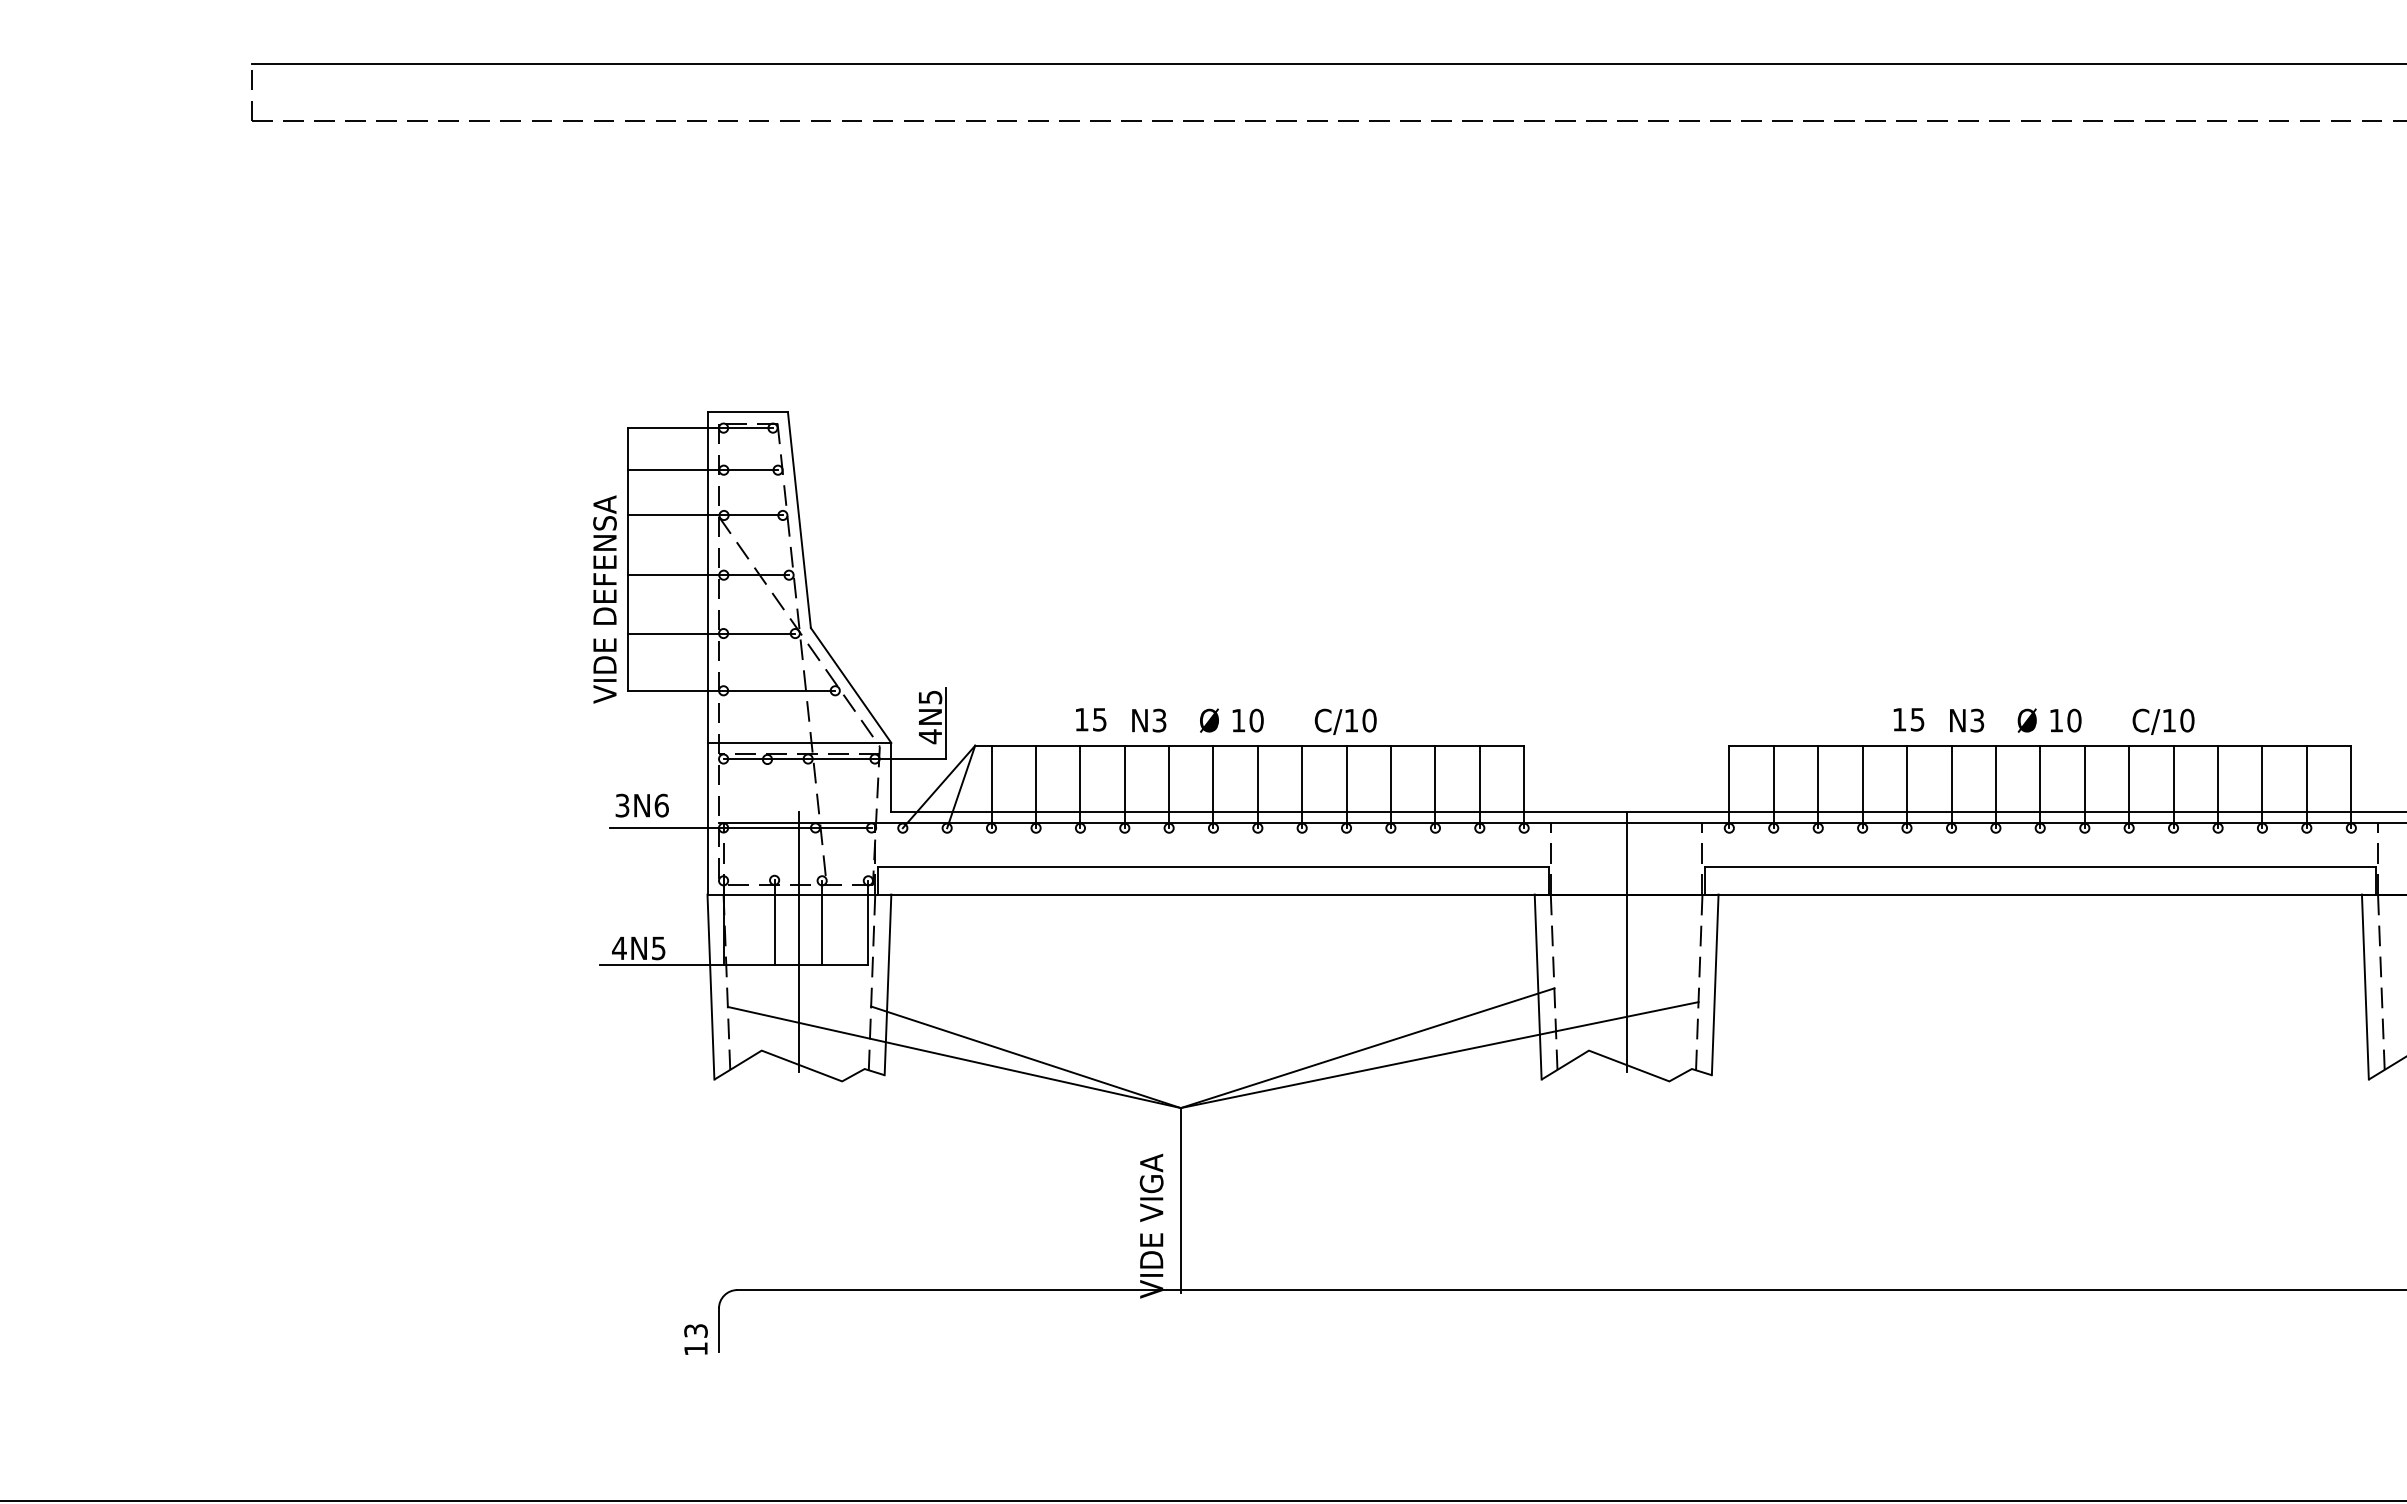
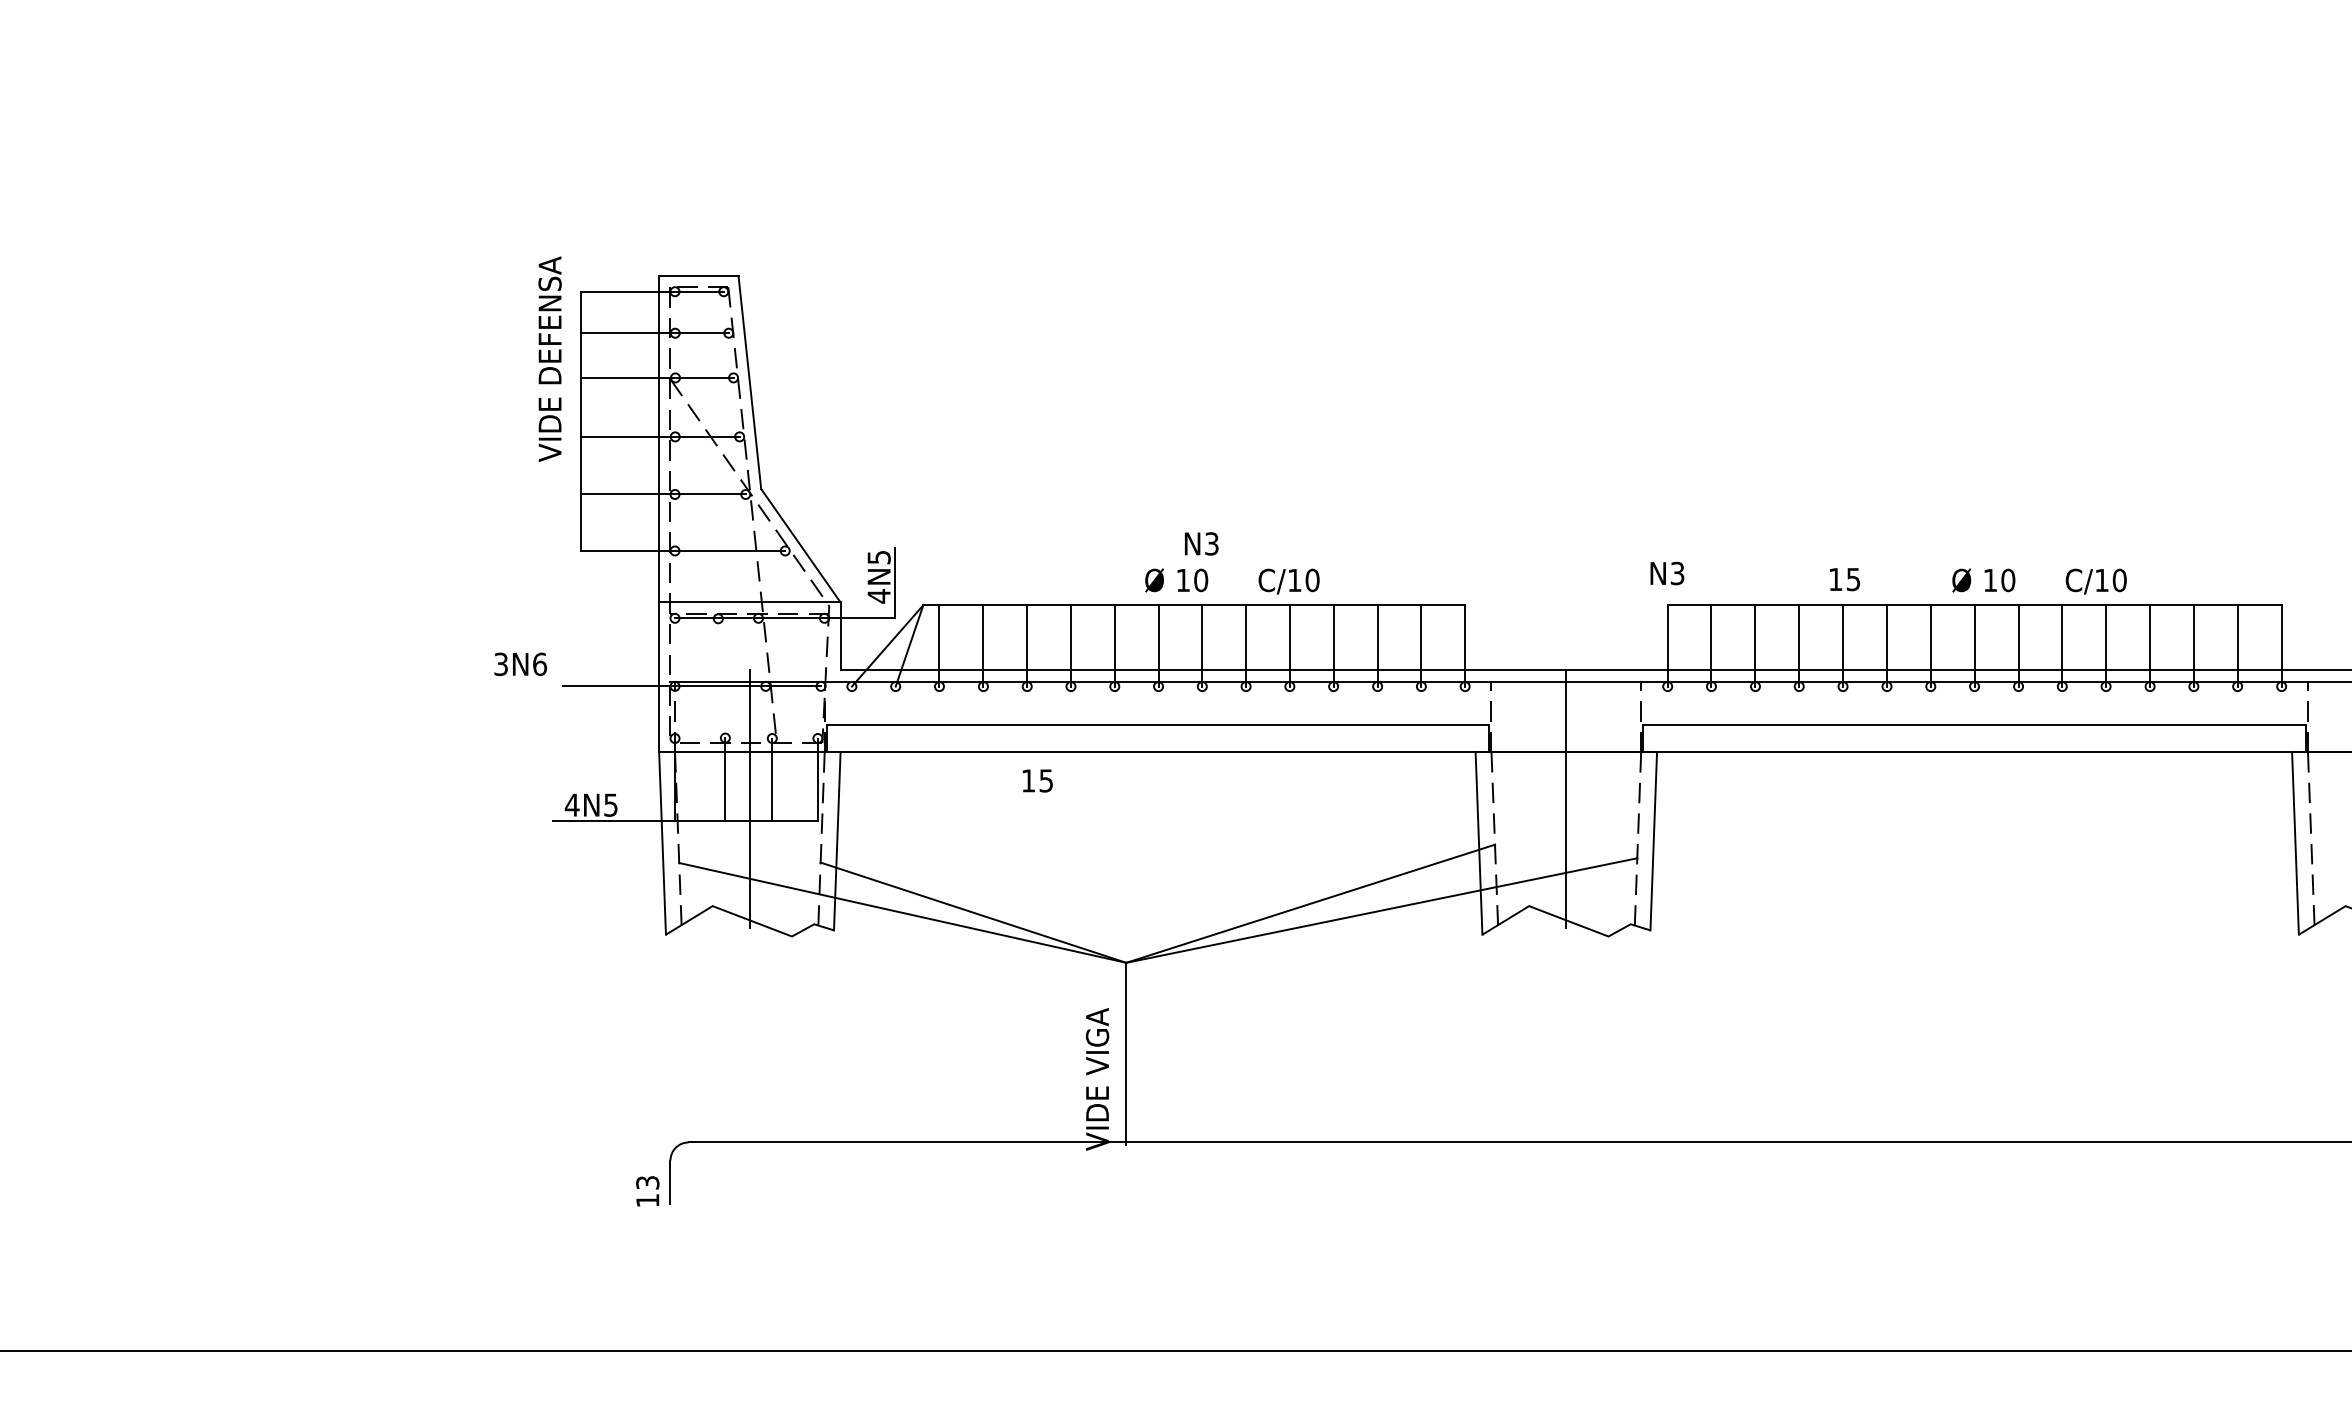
text: (604, 599) -> (549, 359), moved
text: (1091, 719) -> (1038, 780), moved
text: (1149, 720) -> (1201, 543), moved
text: (1967, 720) -> (1667, 573), moved
text: (641, 805) -> (519, 664), moved

